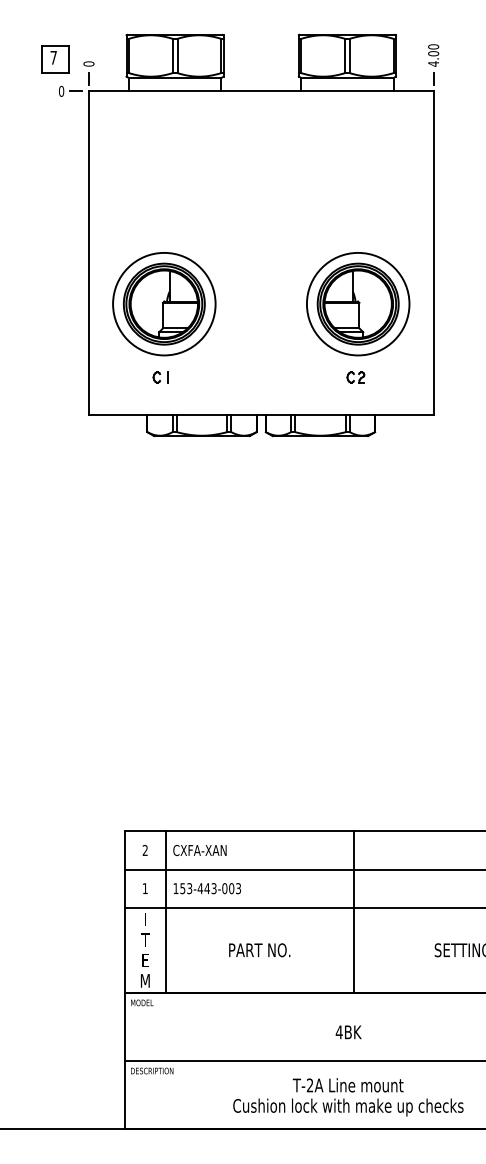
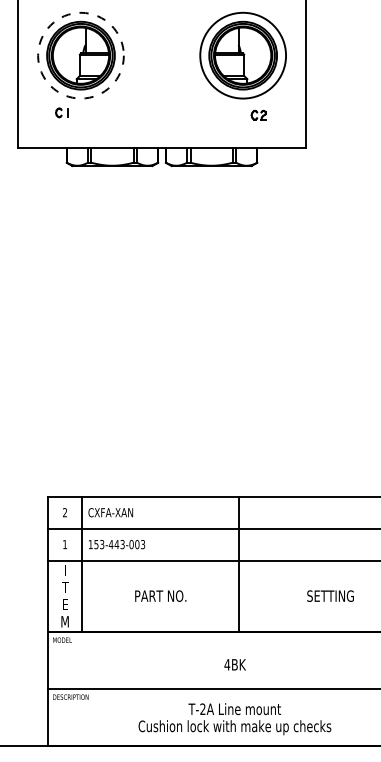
circle: (164, 303) -> (81, 55), solid -> dashed
part: (160, 377) -> (61, 112), moved
part: (355, 377) -> (258, 115), moved

